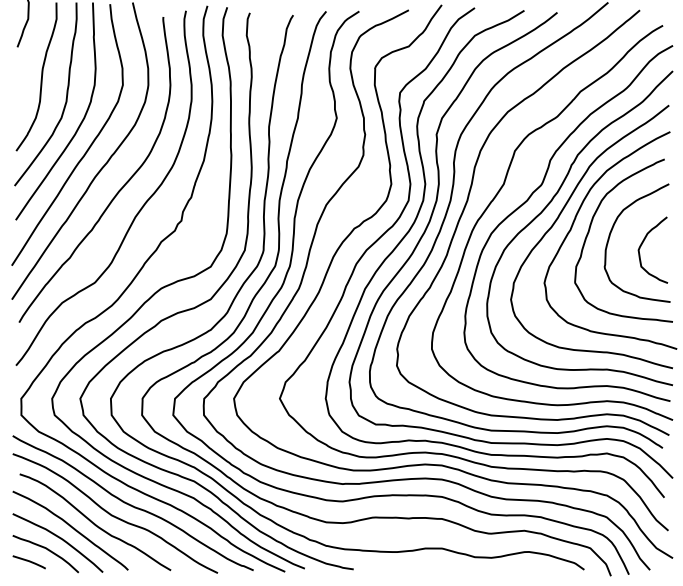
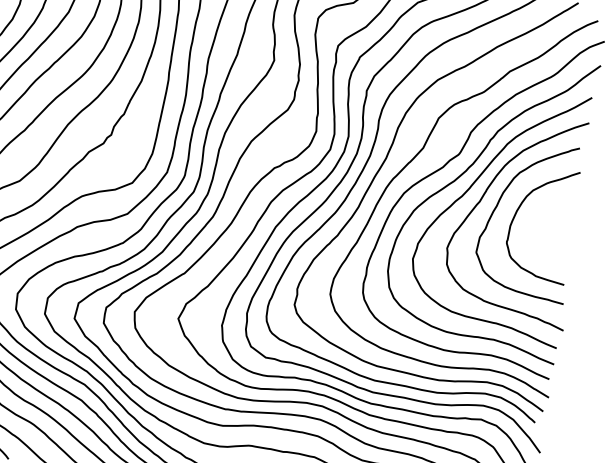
curve: (642, 244) -> (546, 226), removed

